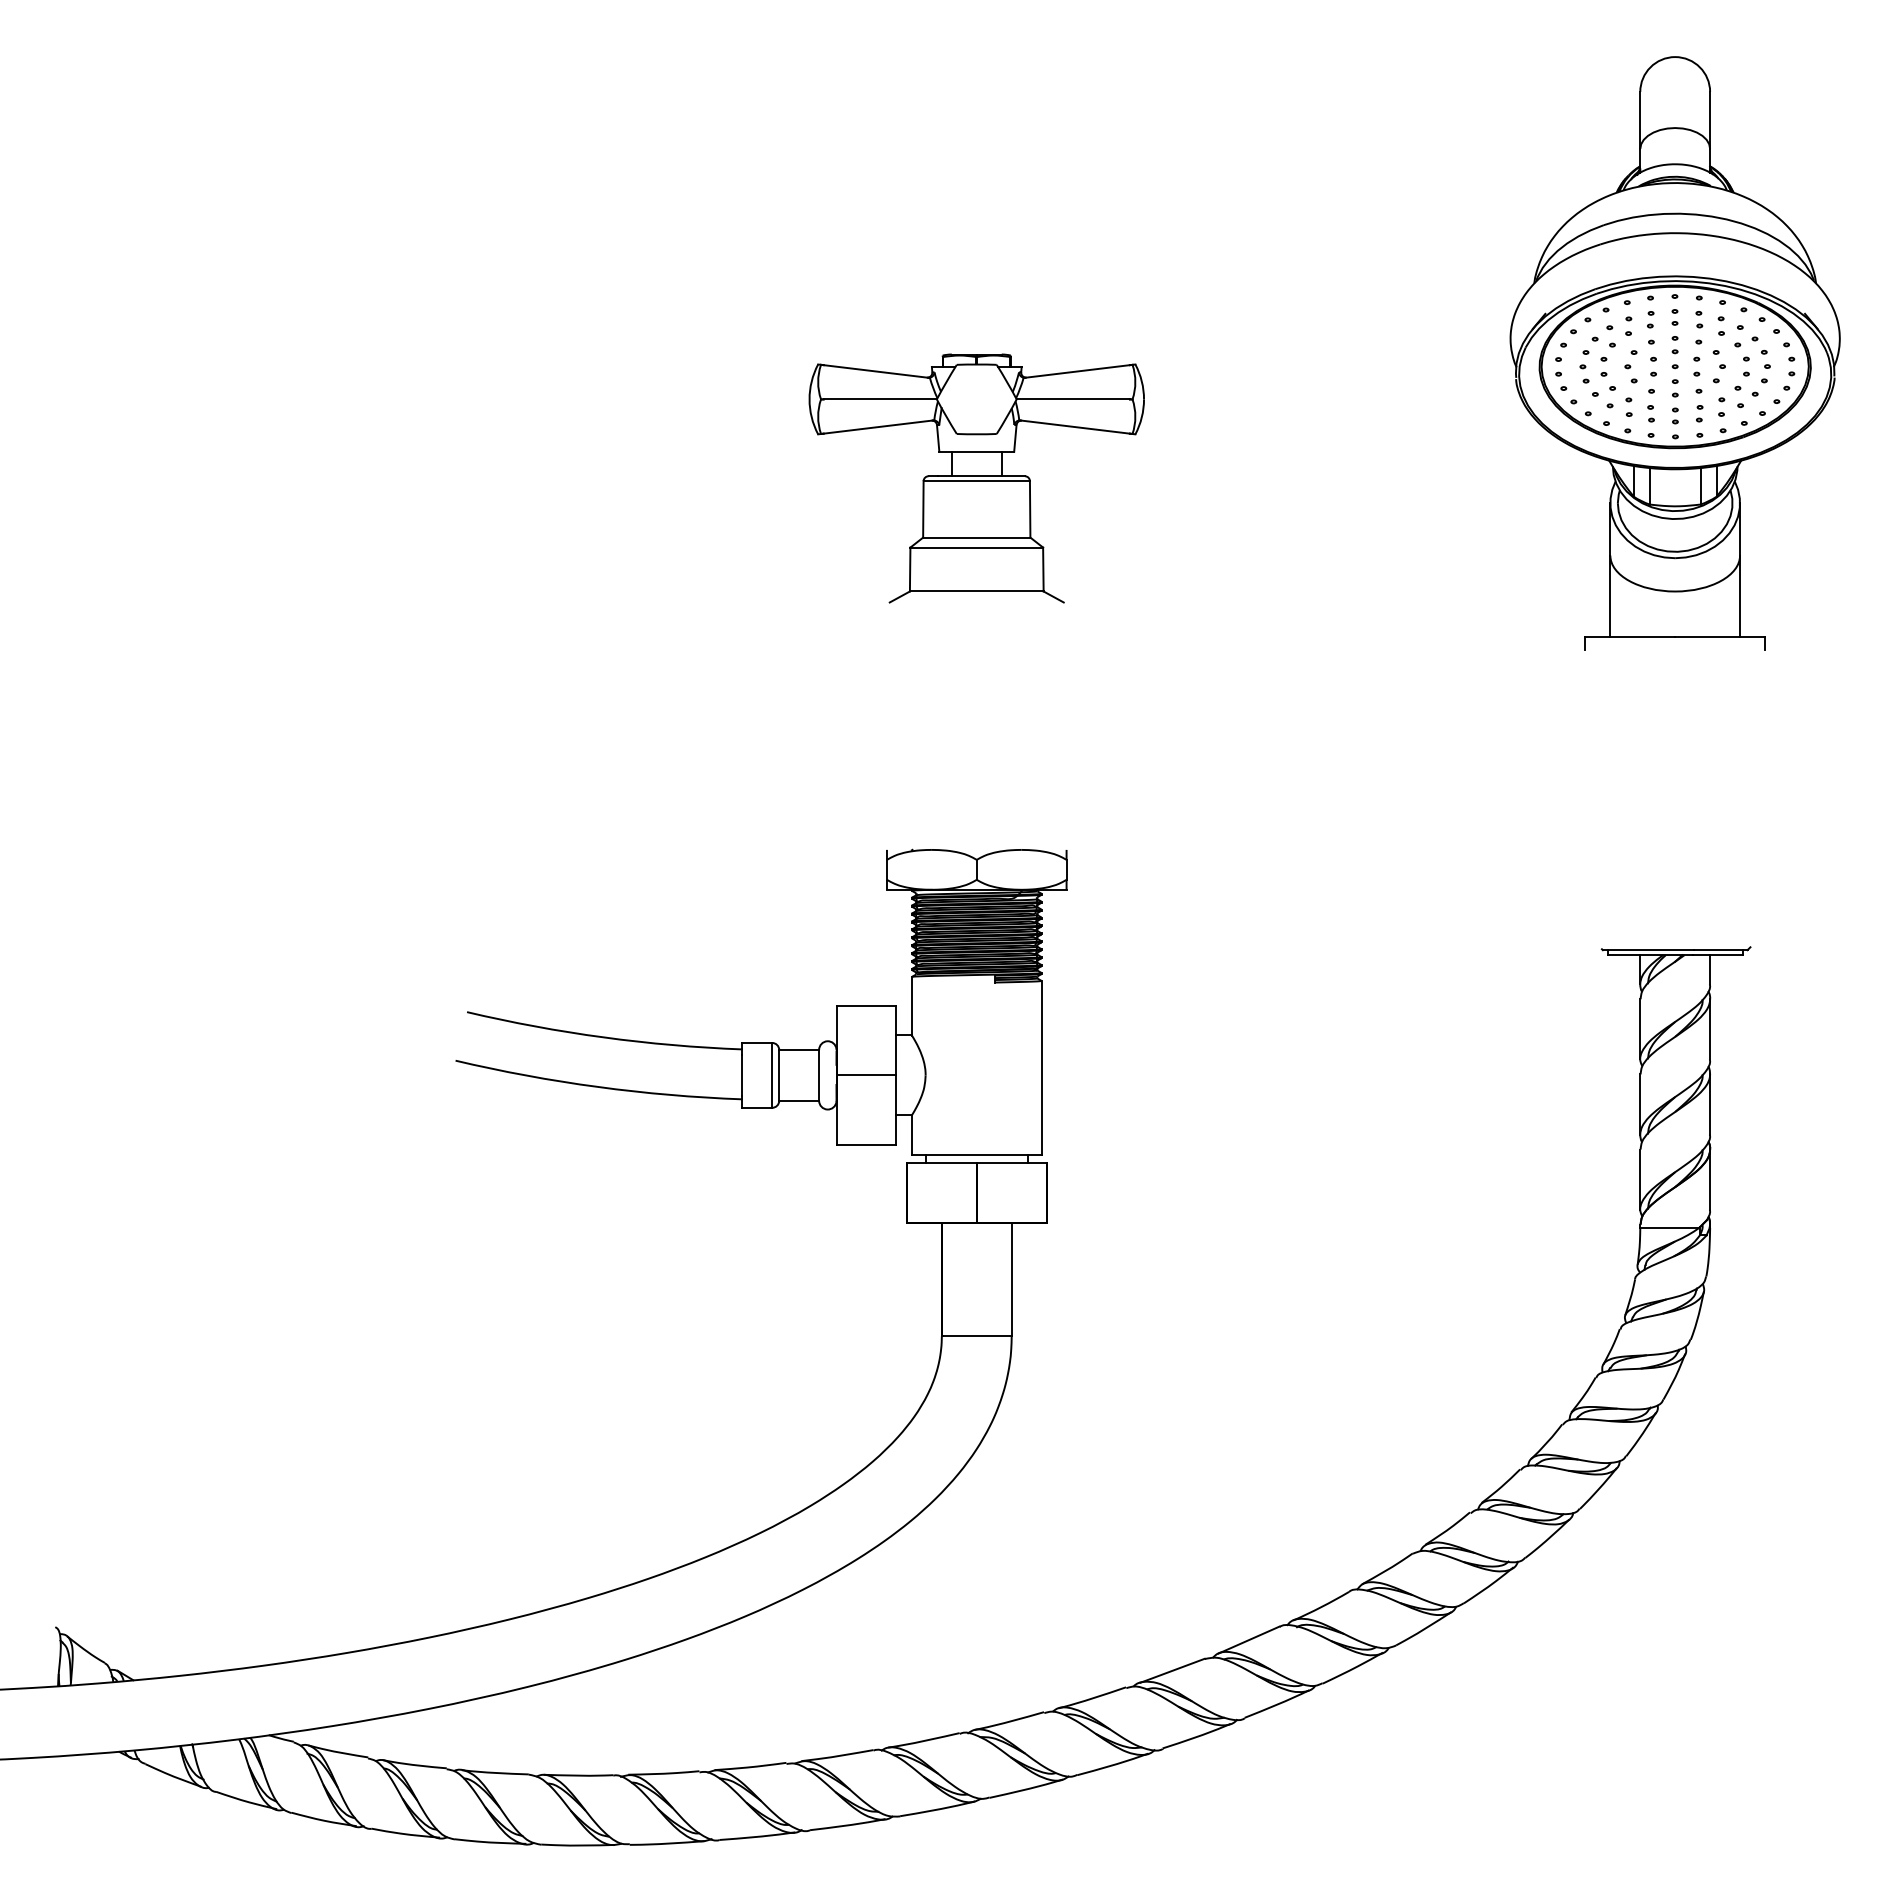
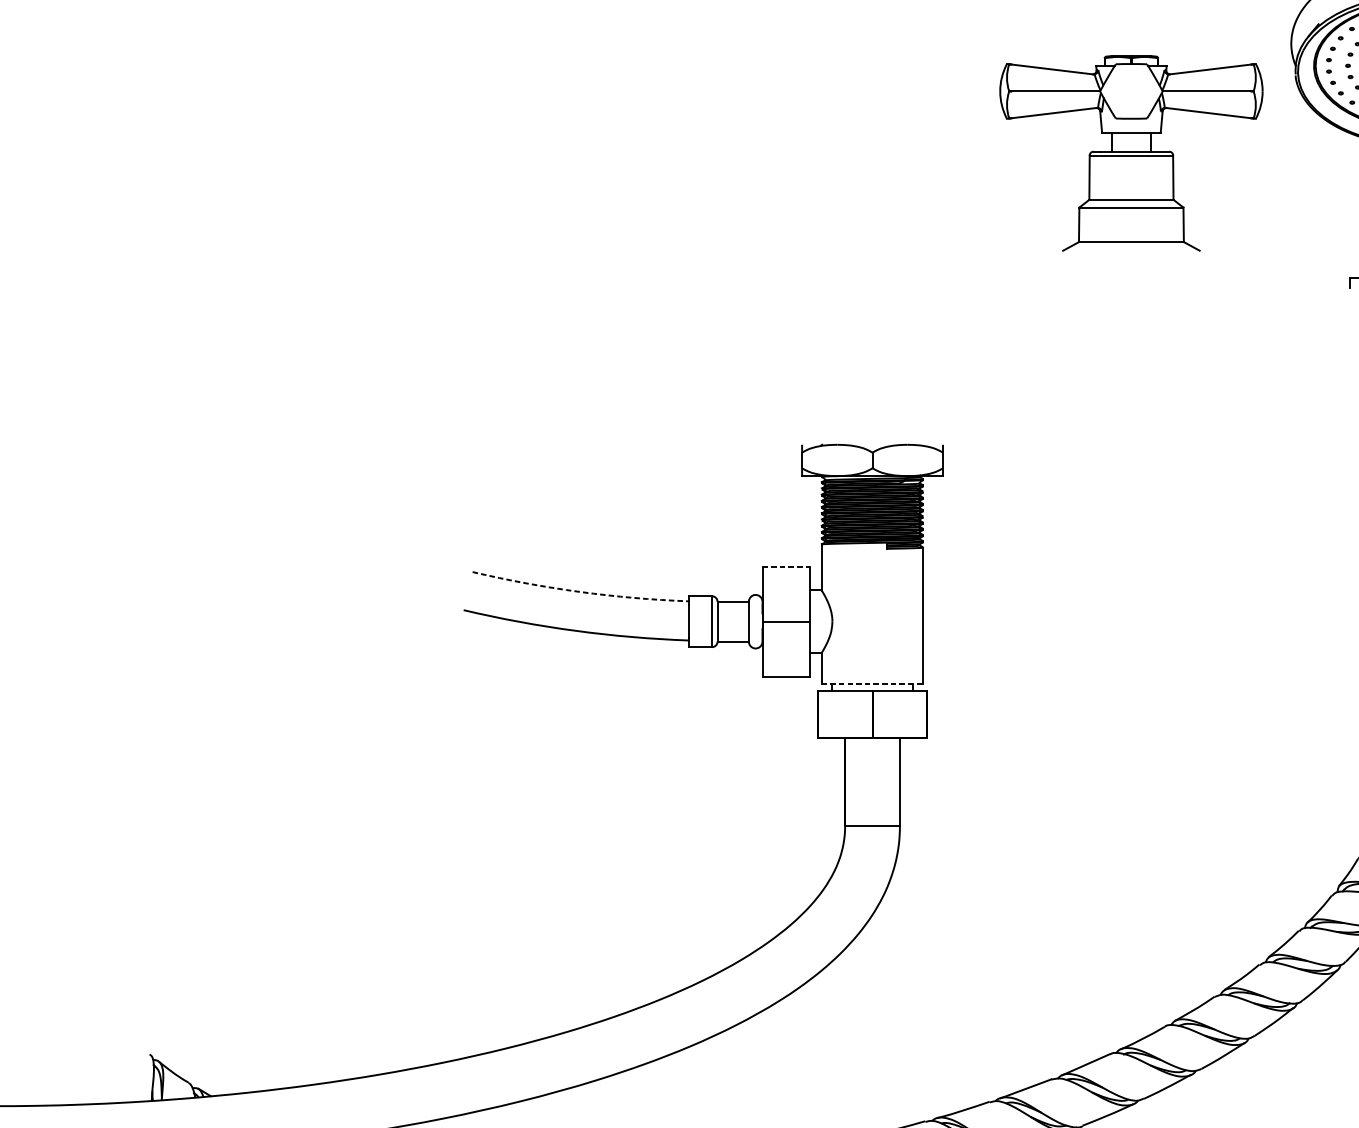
part: (976, 478) -> (1131, 153), moved
line: (866, 1005) -> (786, 566), solid -> dashed
arc: (603, 1037) -> (579, 591), solid -> dashed
line: (976, 1155) -> (872, 684), solid -> dashed

